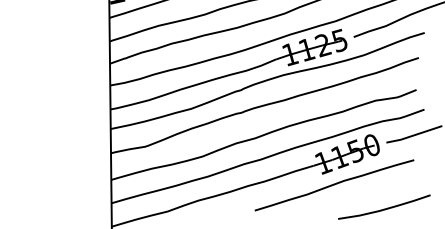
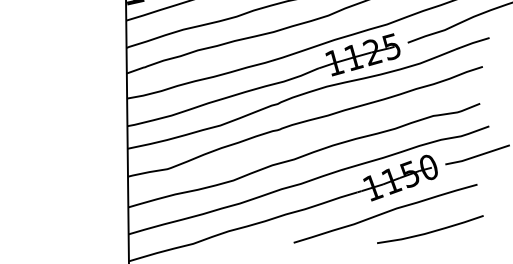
curve: (384, 208) -> (430, 231), moved

